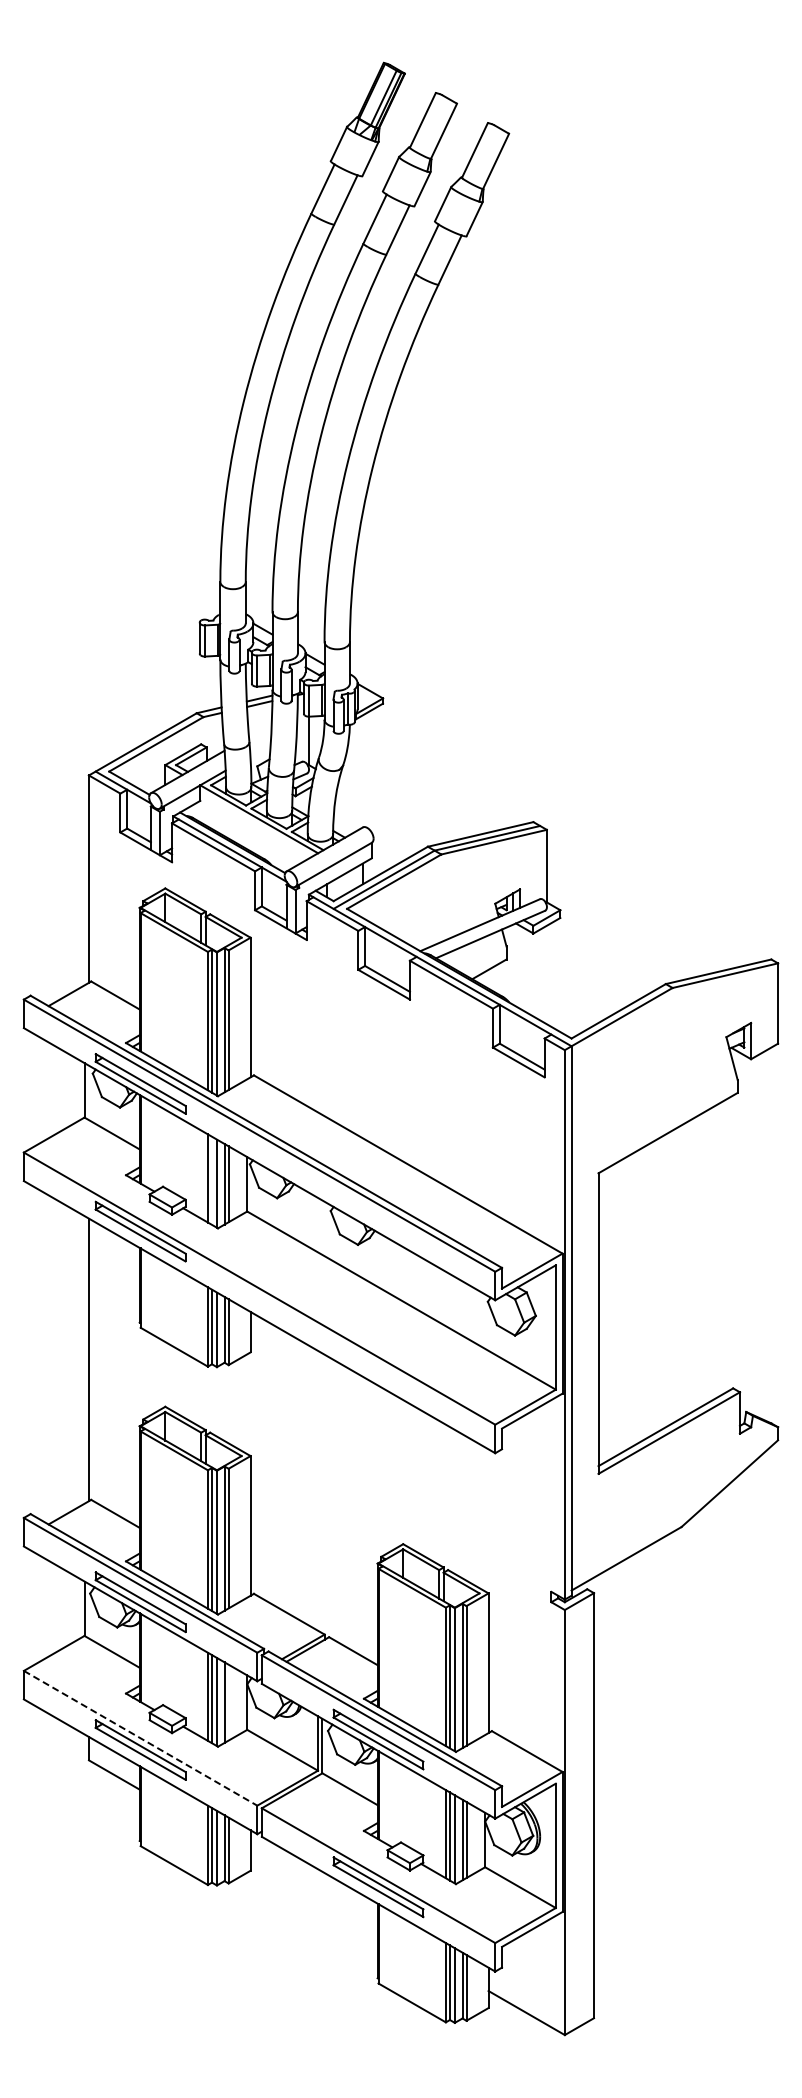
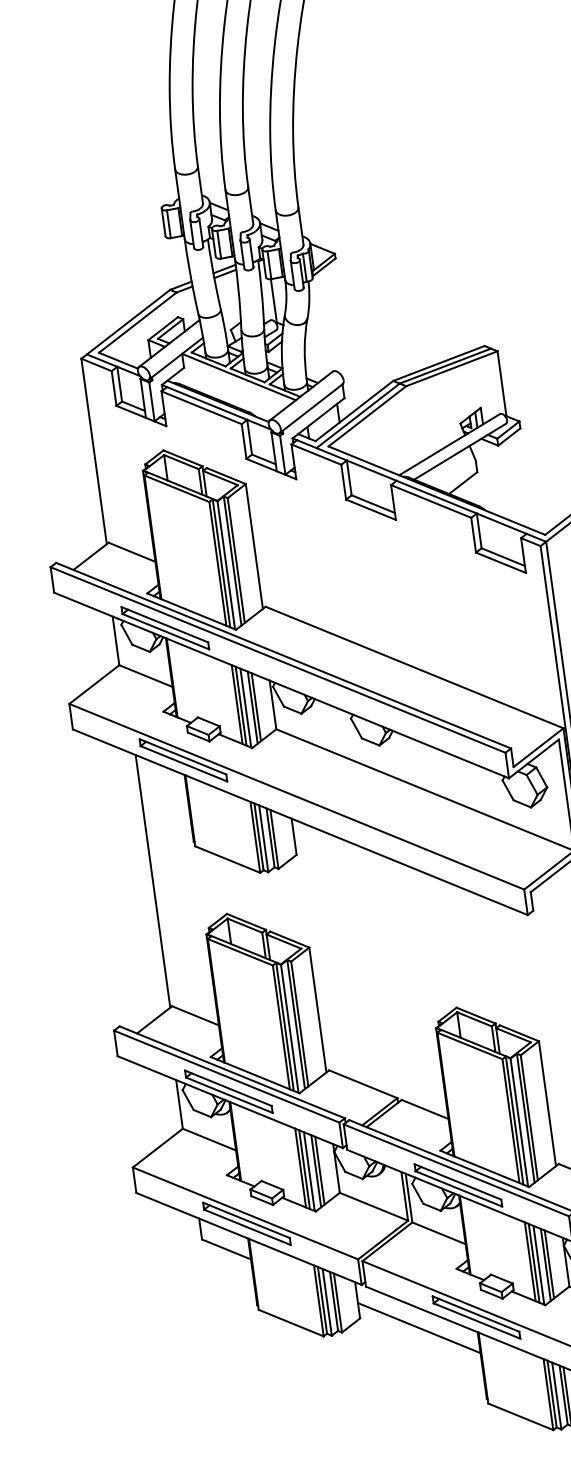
line: (212, 1180) -> (241, 705), added
line: (228, 1702) -> (319, 1170), added
line: (140, 1738) -> (245, 1213), dashed -> solid
line: (313, 1890) -> (418, 1328), added

